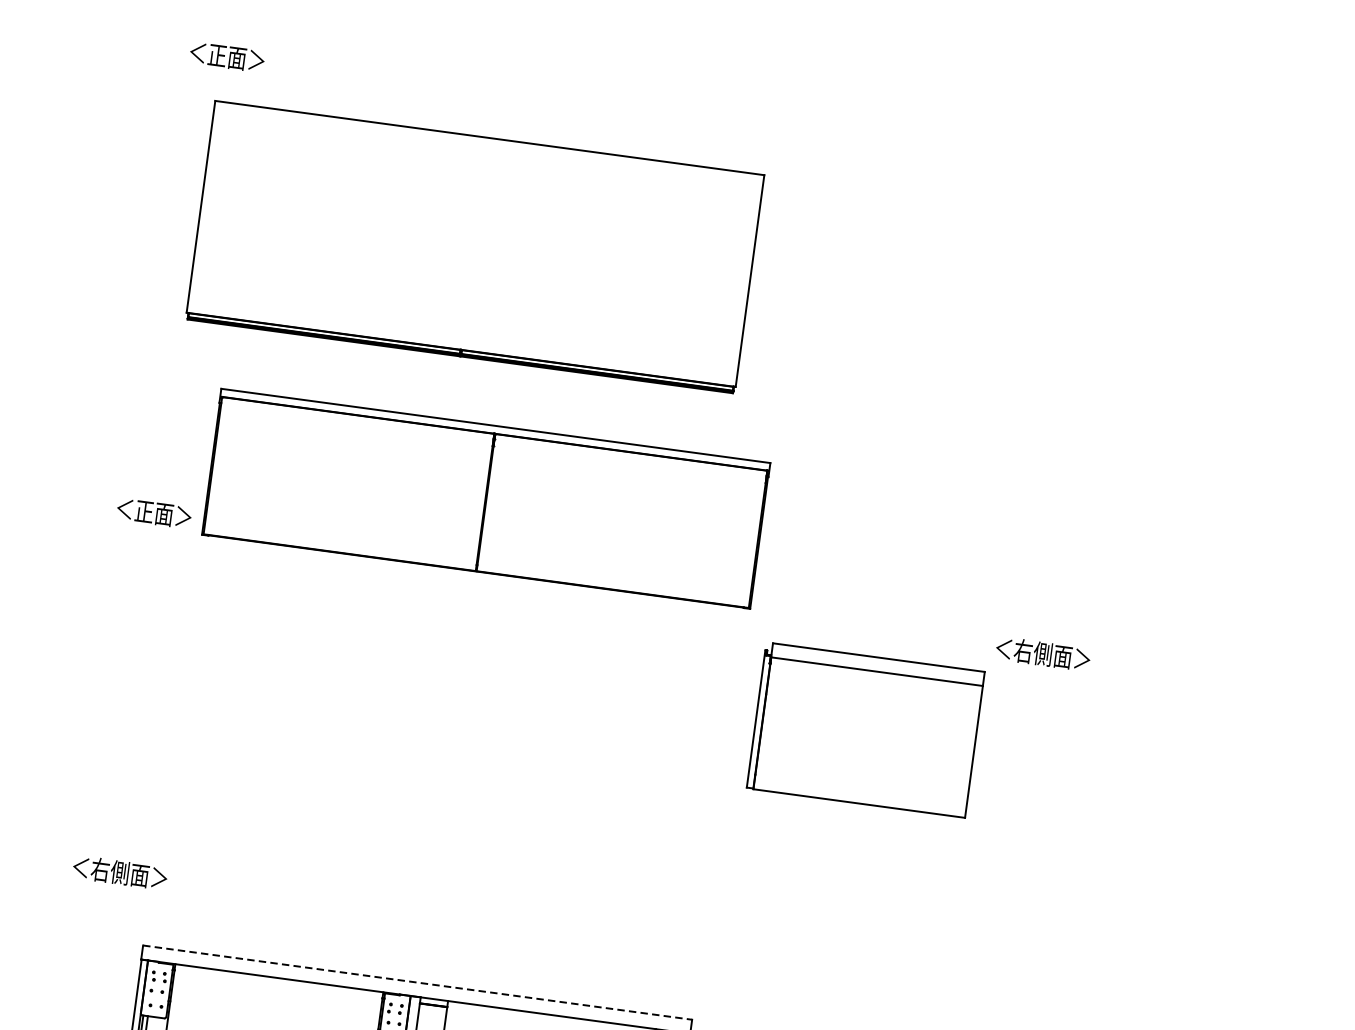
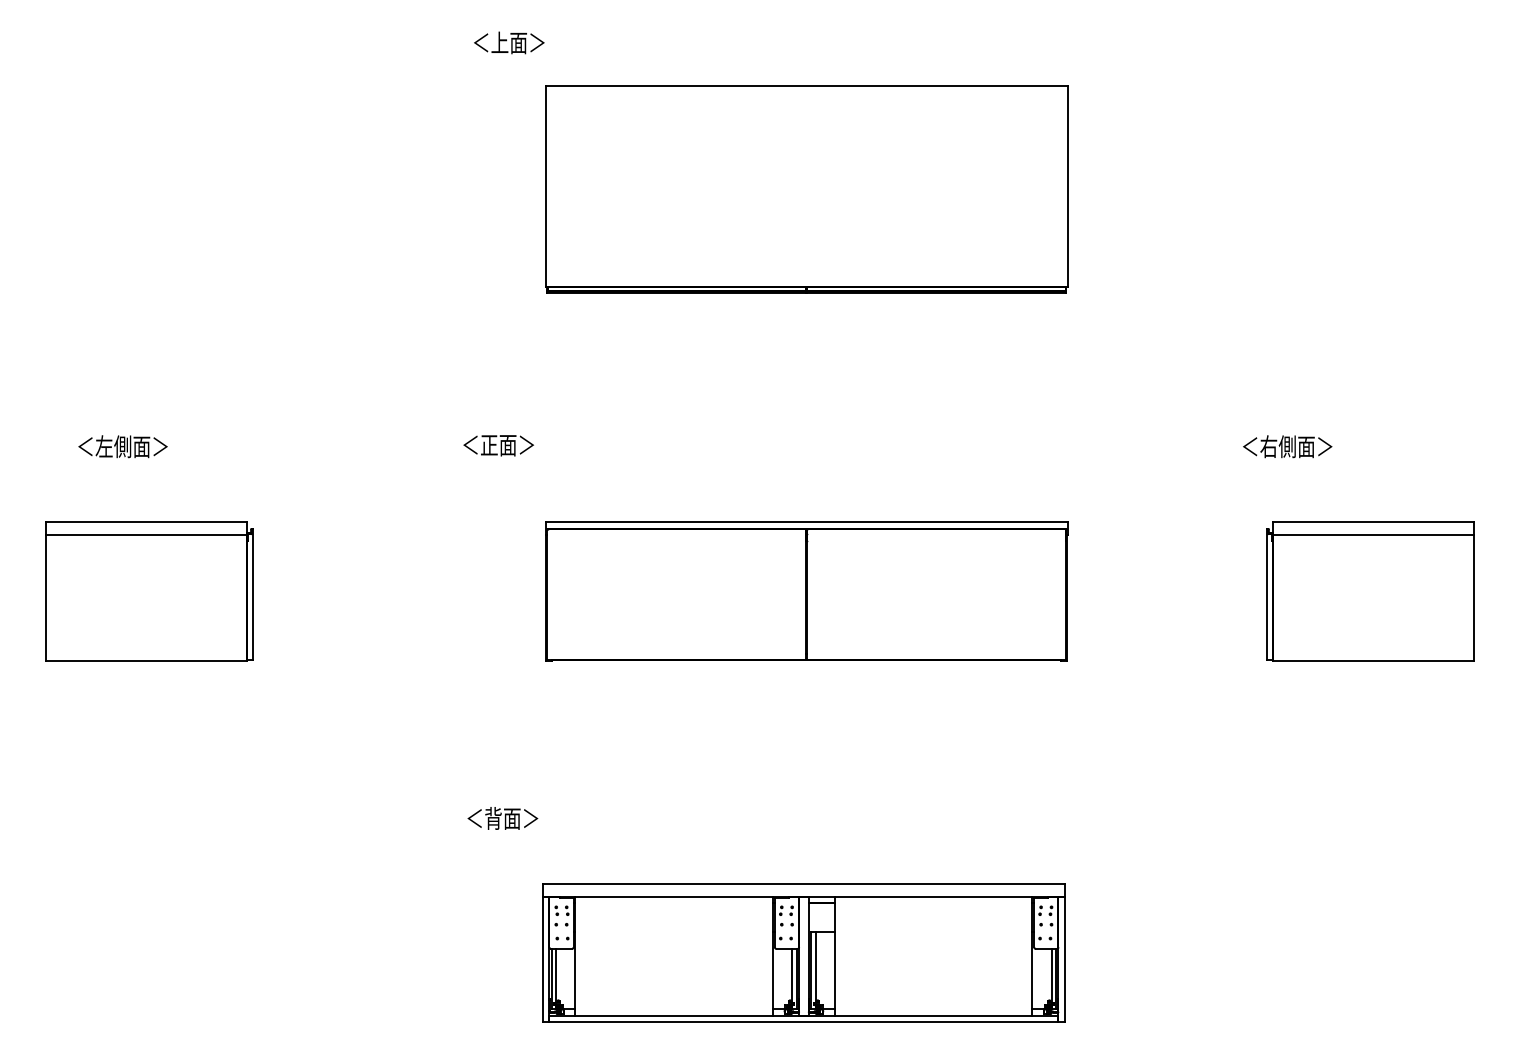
text: (217, 53) -> (499, 41), ＜正面＞ -> ＜上面＞
part: (474, 247) -> (806, 189), moved
part: (485, 499) -> (806, 591), moved
text: (154, 513) -> (498, 445), moved
text: (1043, 653) -> (1287, 446), moved
part: (865, 730) -> (1370, 591), moved
text: (128, 873) -> (520, 818), ＜右側面＞ -> ＜背面＞
line: (418, 982) -> (804, 883), dashed -> solid

